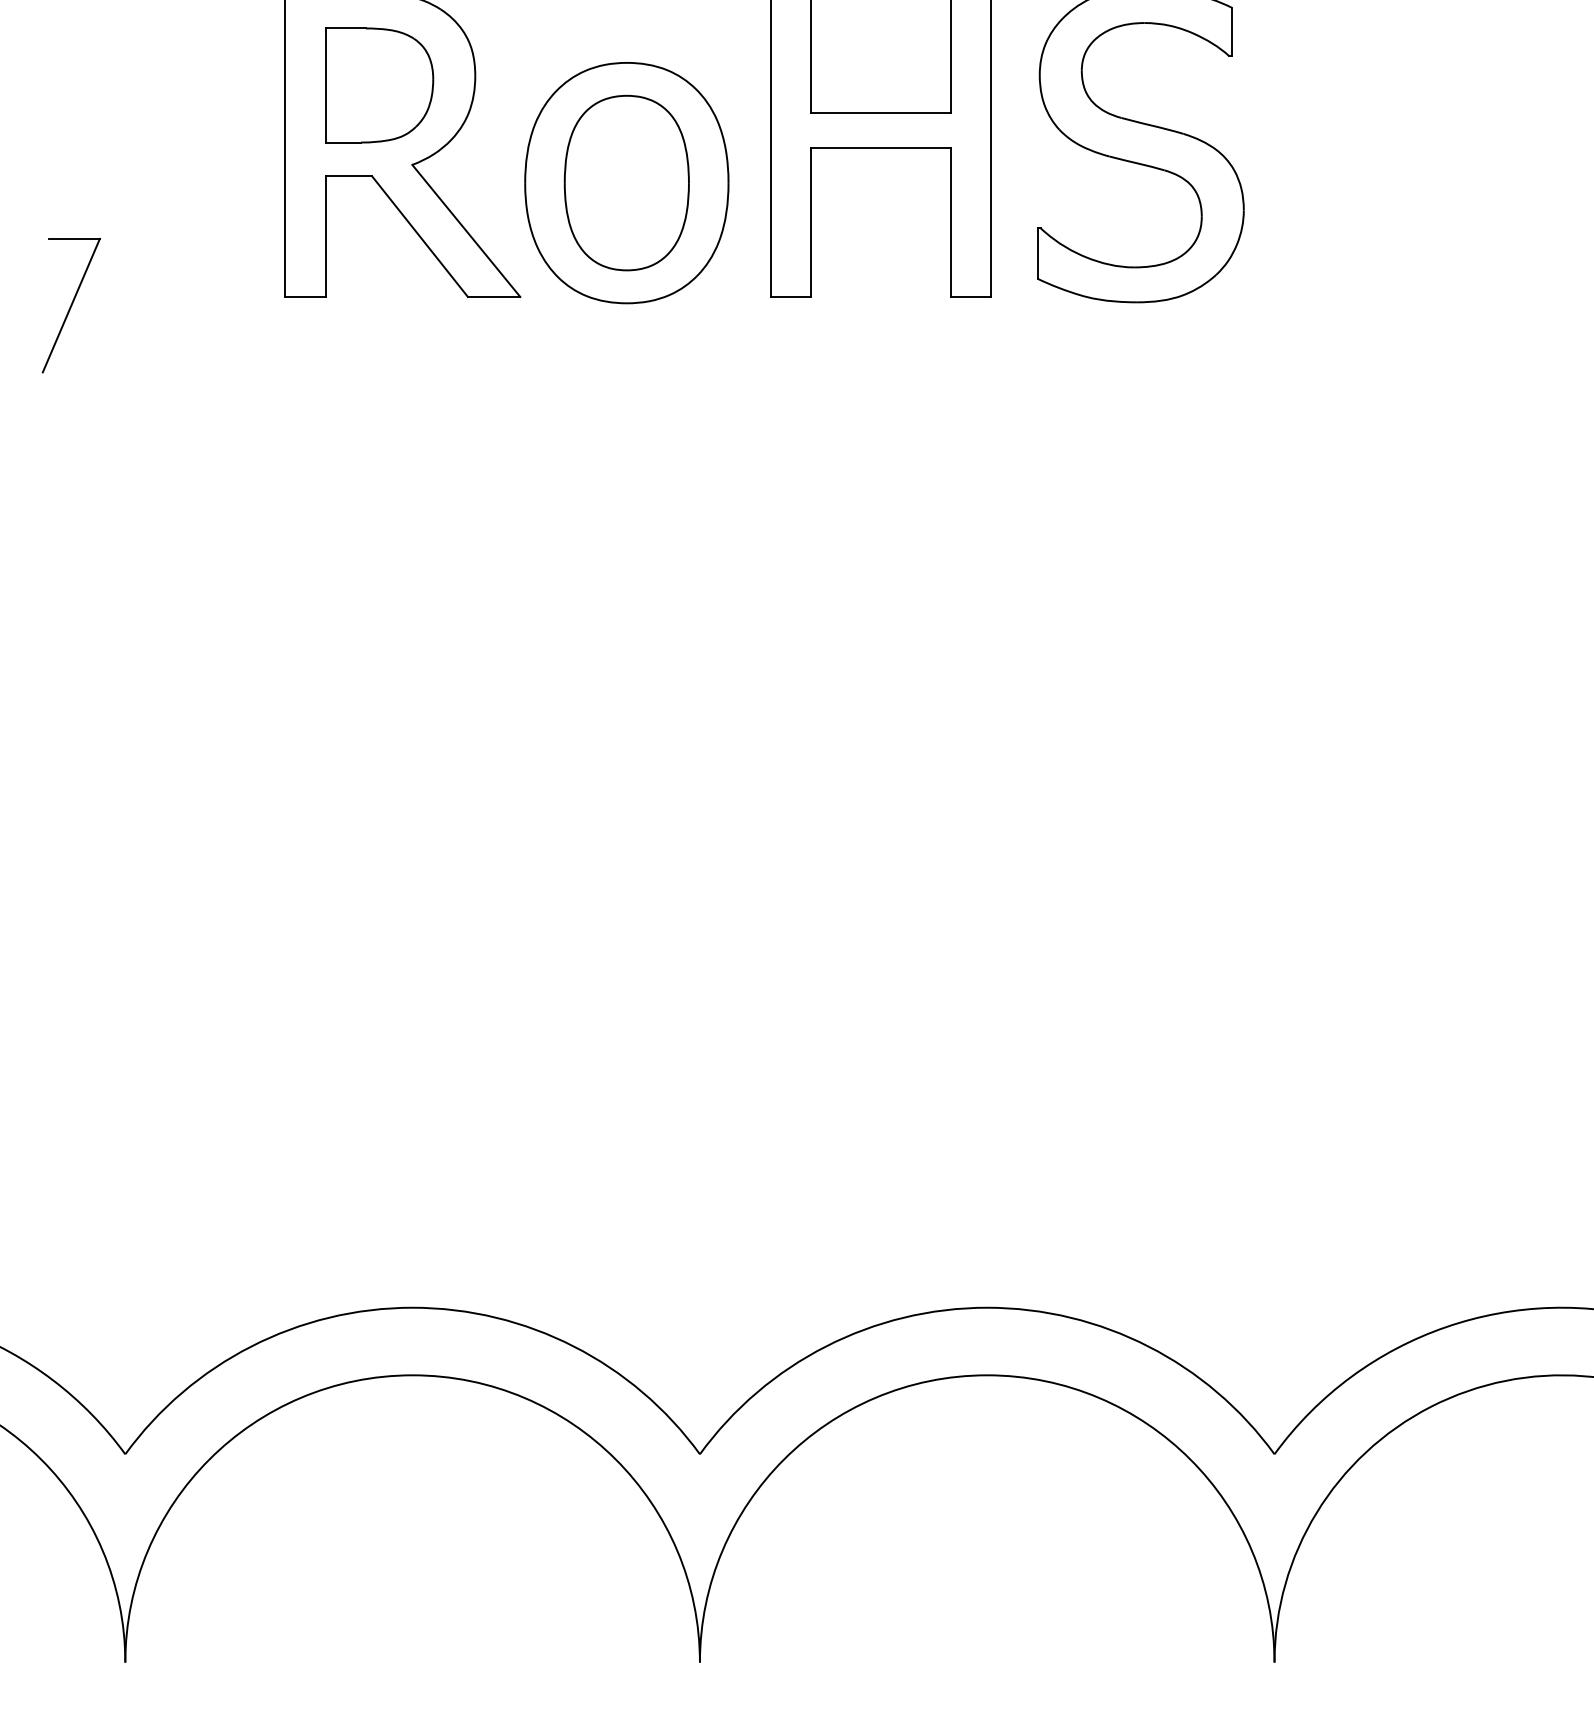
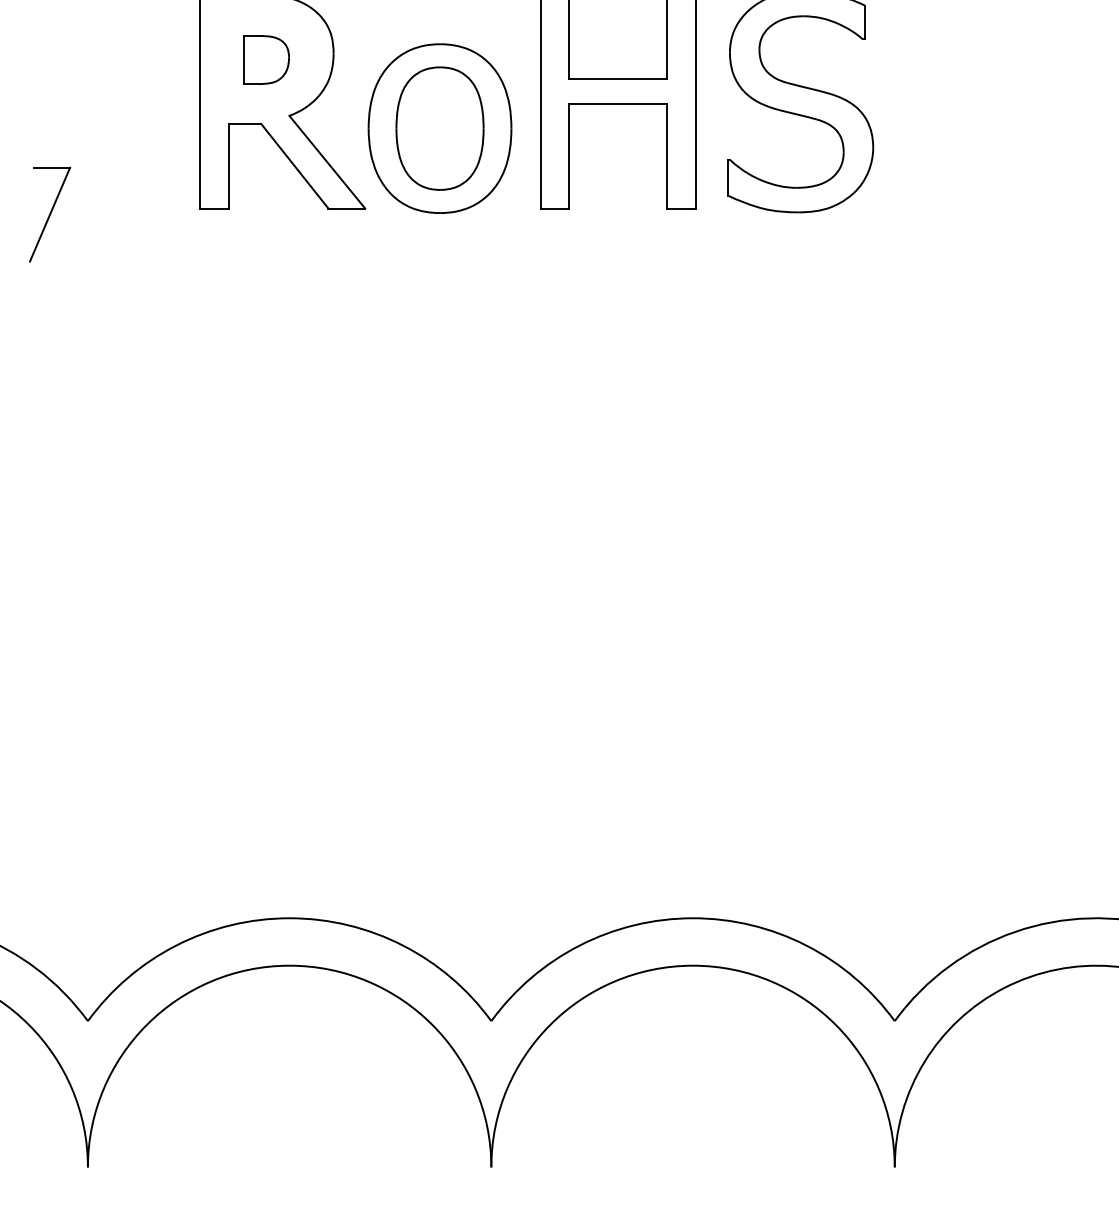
part: (379, 84) -> (266, 59), size x0.6

